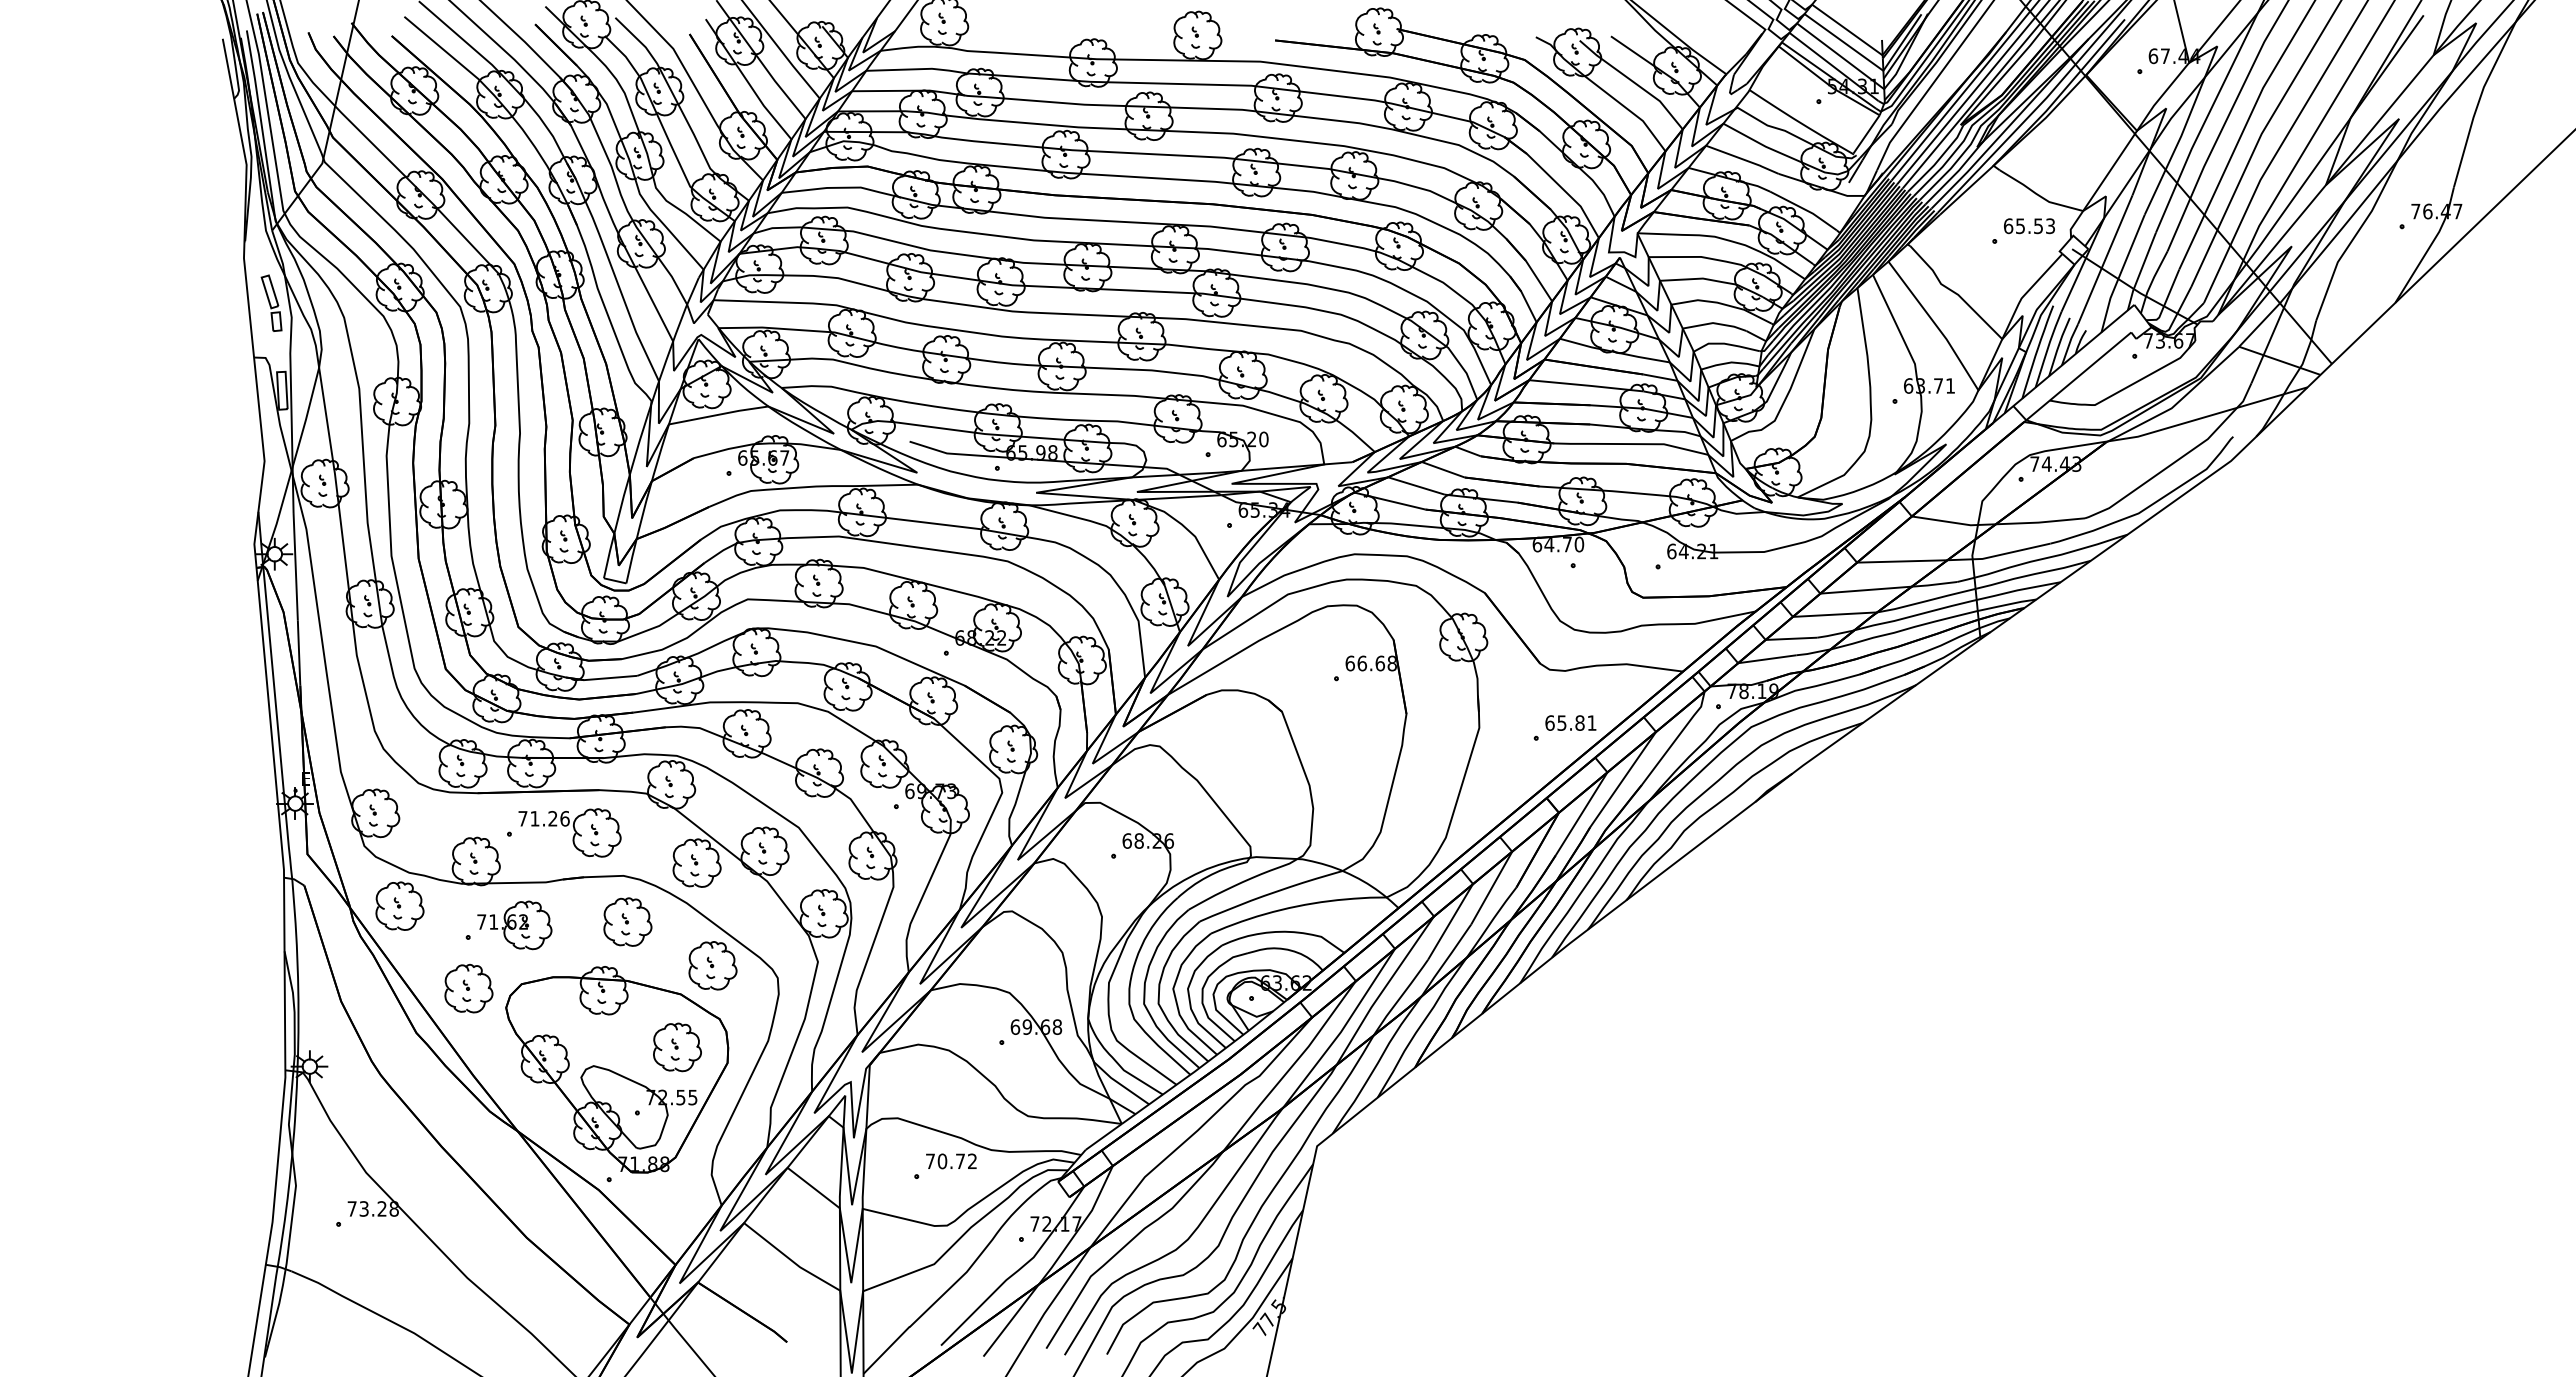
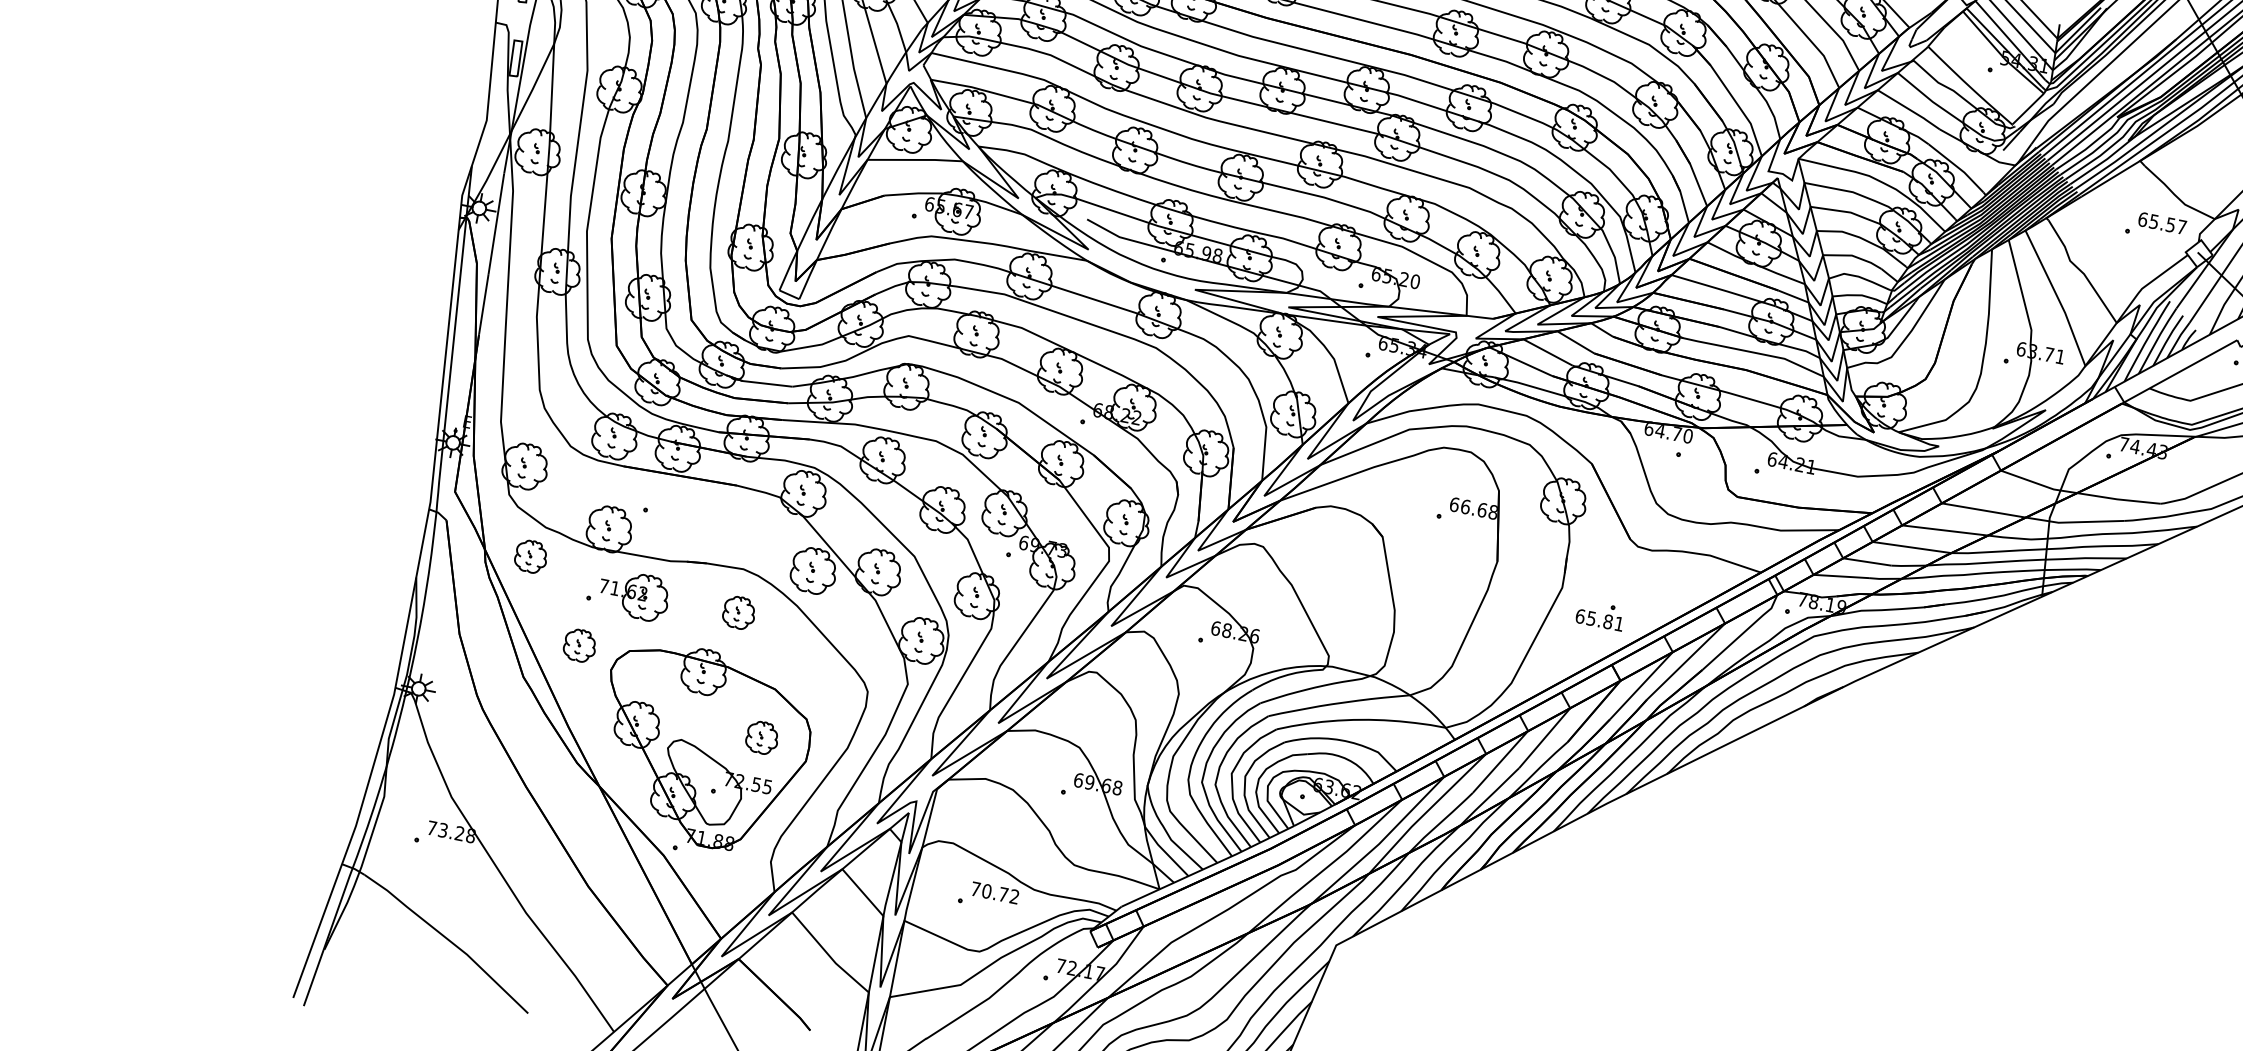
text: (2050, 226) -> (2181, 227), 65.53 -> 65.57
text: (1570, 722) -> (1599, 619), moved
part: (569, 832) -> (701, 519), removed
part: (399, 905) -> (530, 556), size x0.7
part: (627, 921) -> (738, 612), size x0.7
part: (712, 965) -> (809, 668), removed
part: (468, 988) -> (579, 645), size x0.7
part: (677, 1047) -> (762, 737), size x0.7

